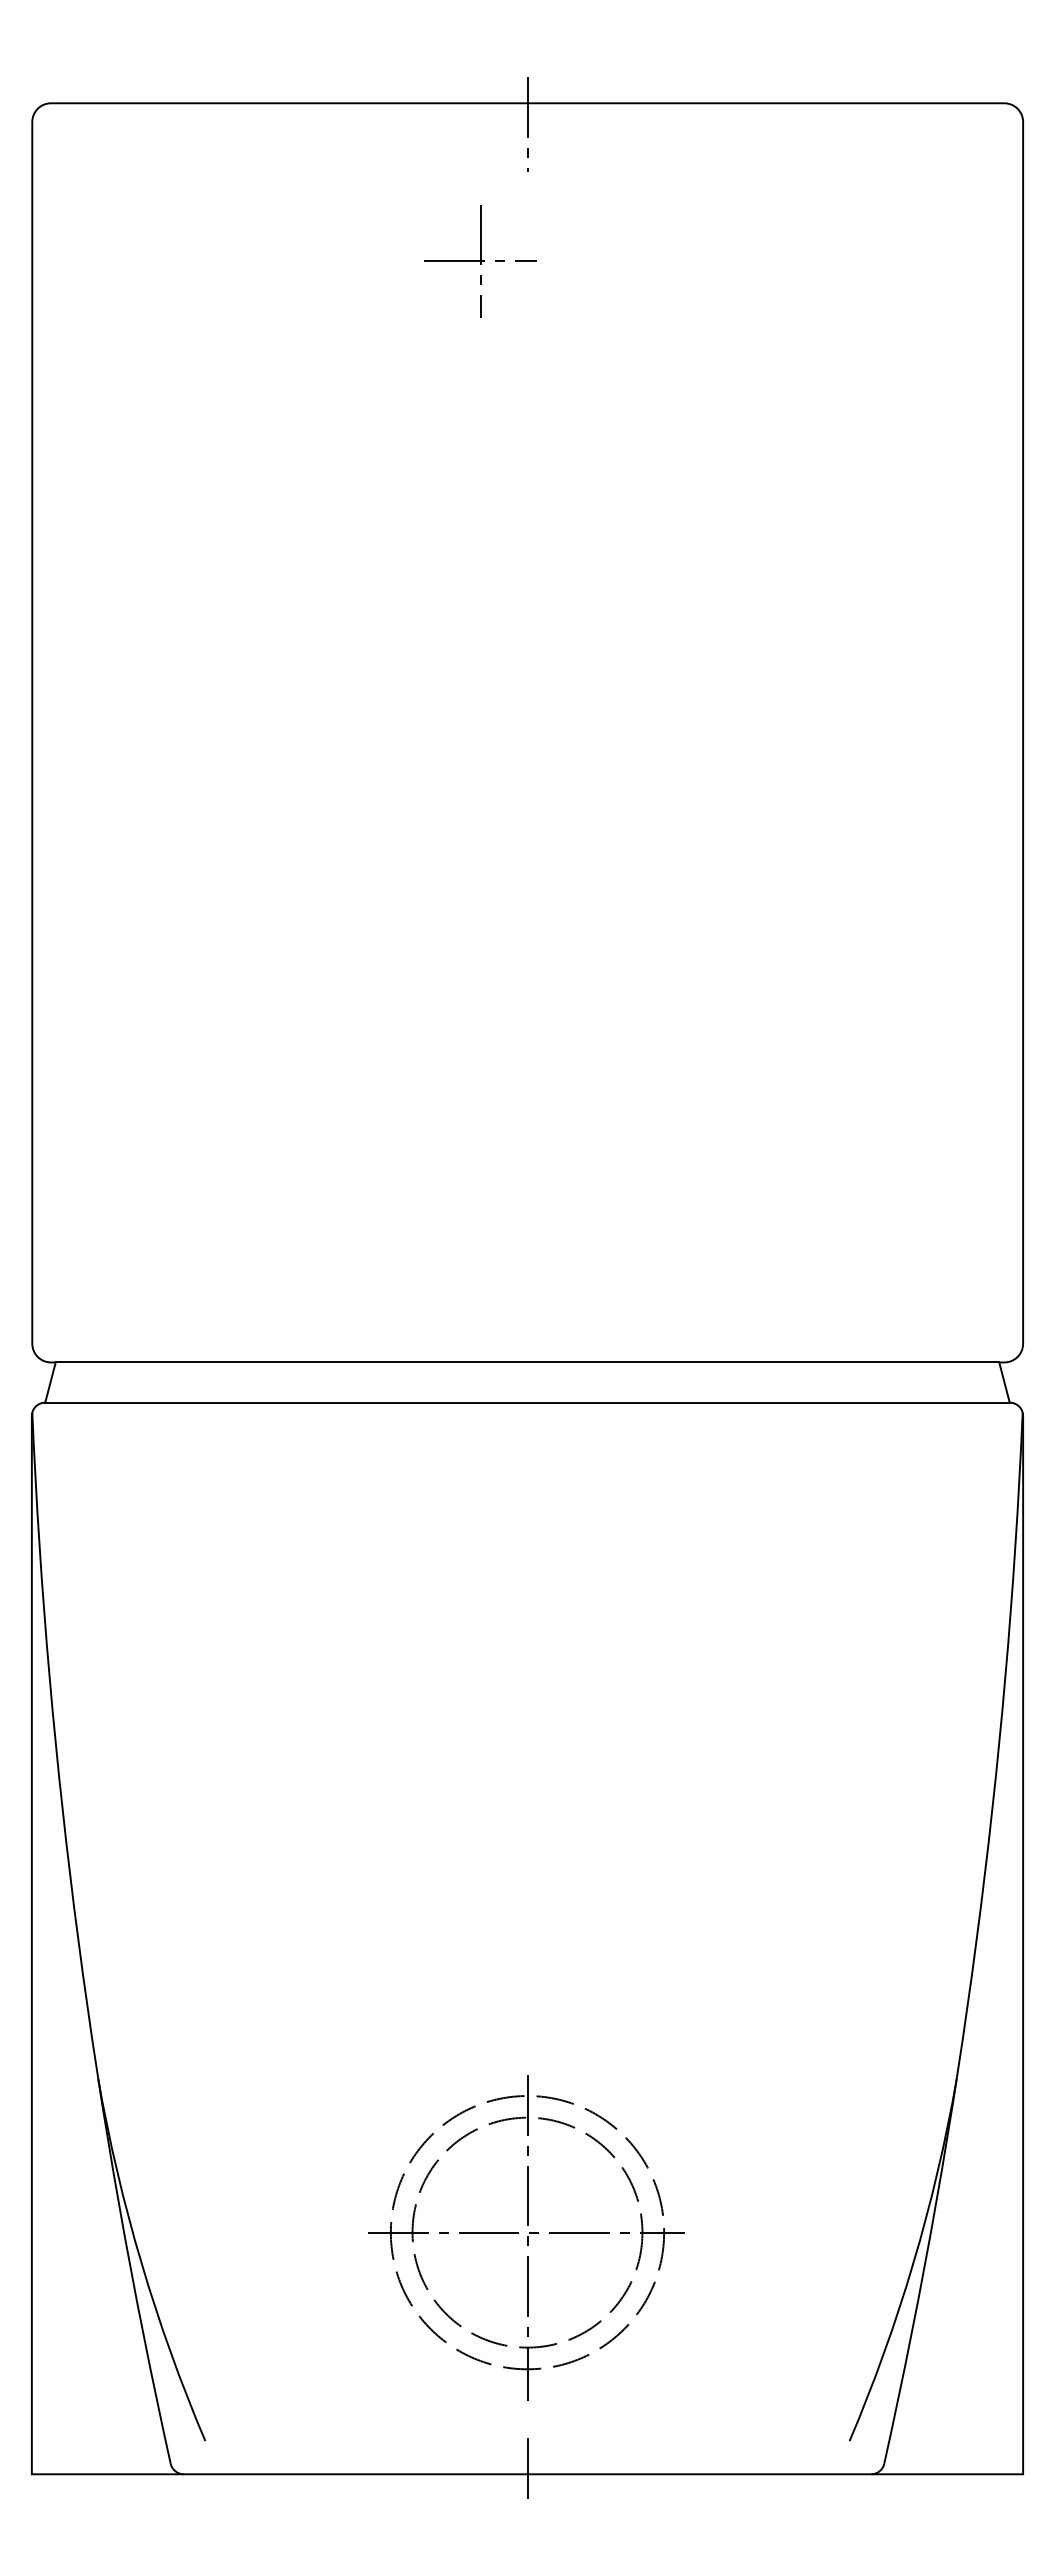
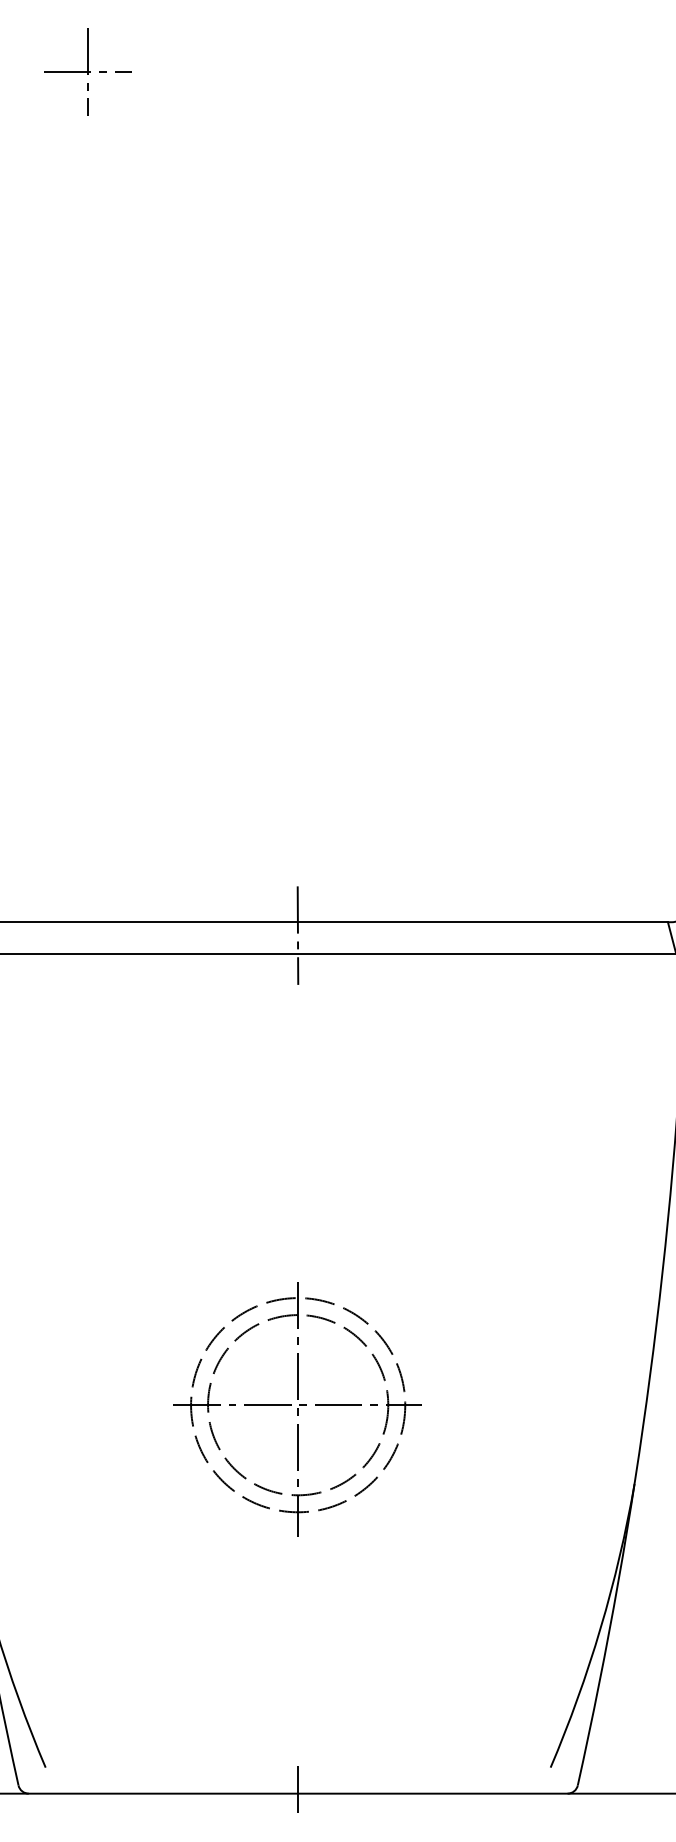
part: (480, 261) -> (88, 71), moved
line: (526, 1379) -> (297, 935), added
part: (526, 2237) -> (297, 1408), moved

